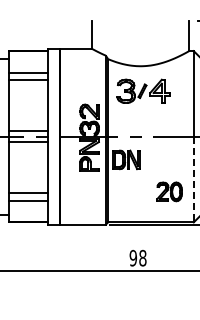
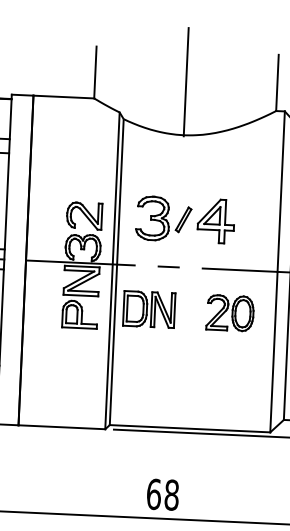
line: (140, 39) -> (185, 85), added
part: (143, 90) -> (185, 218), moved
line: (193, 179) -> (273, 351), dashed -> solid
part: (169, 191) -> (230, 312), moved
text: (133, 257) -> (154, 493), 98 -> 68

